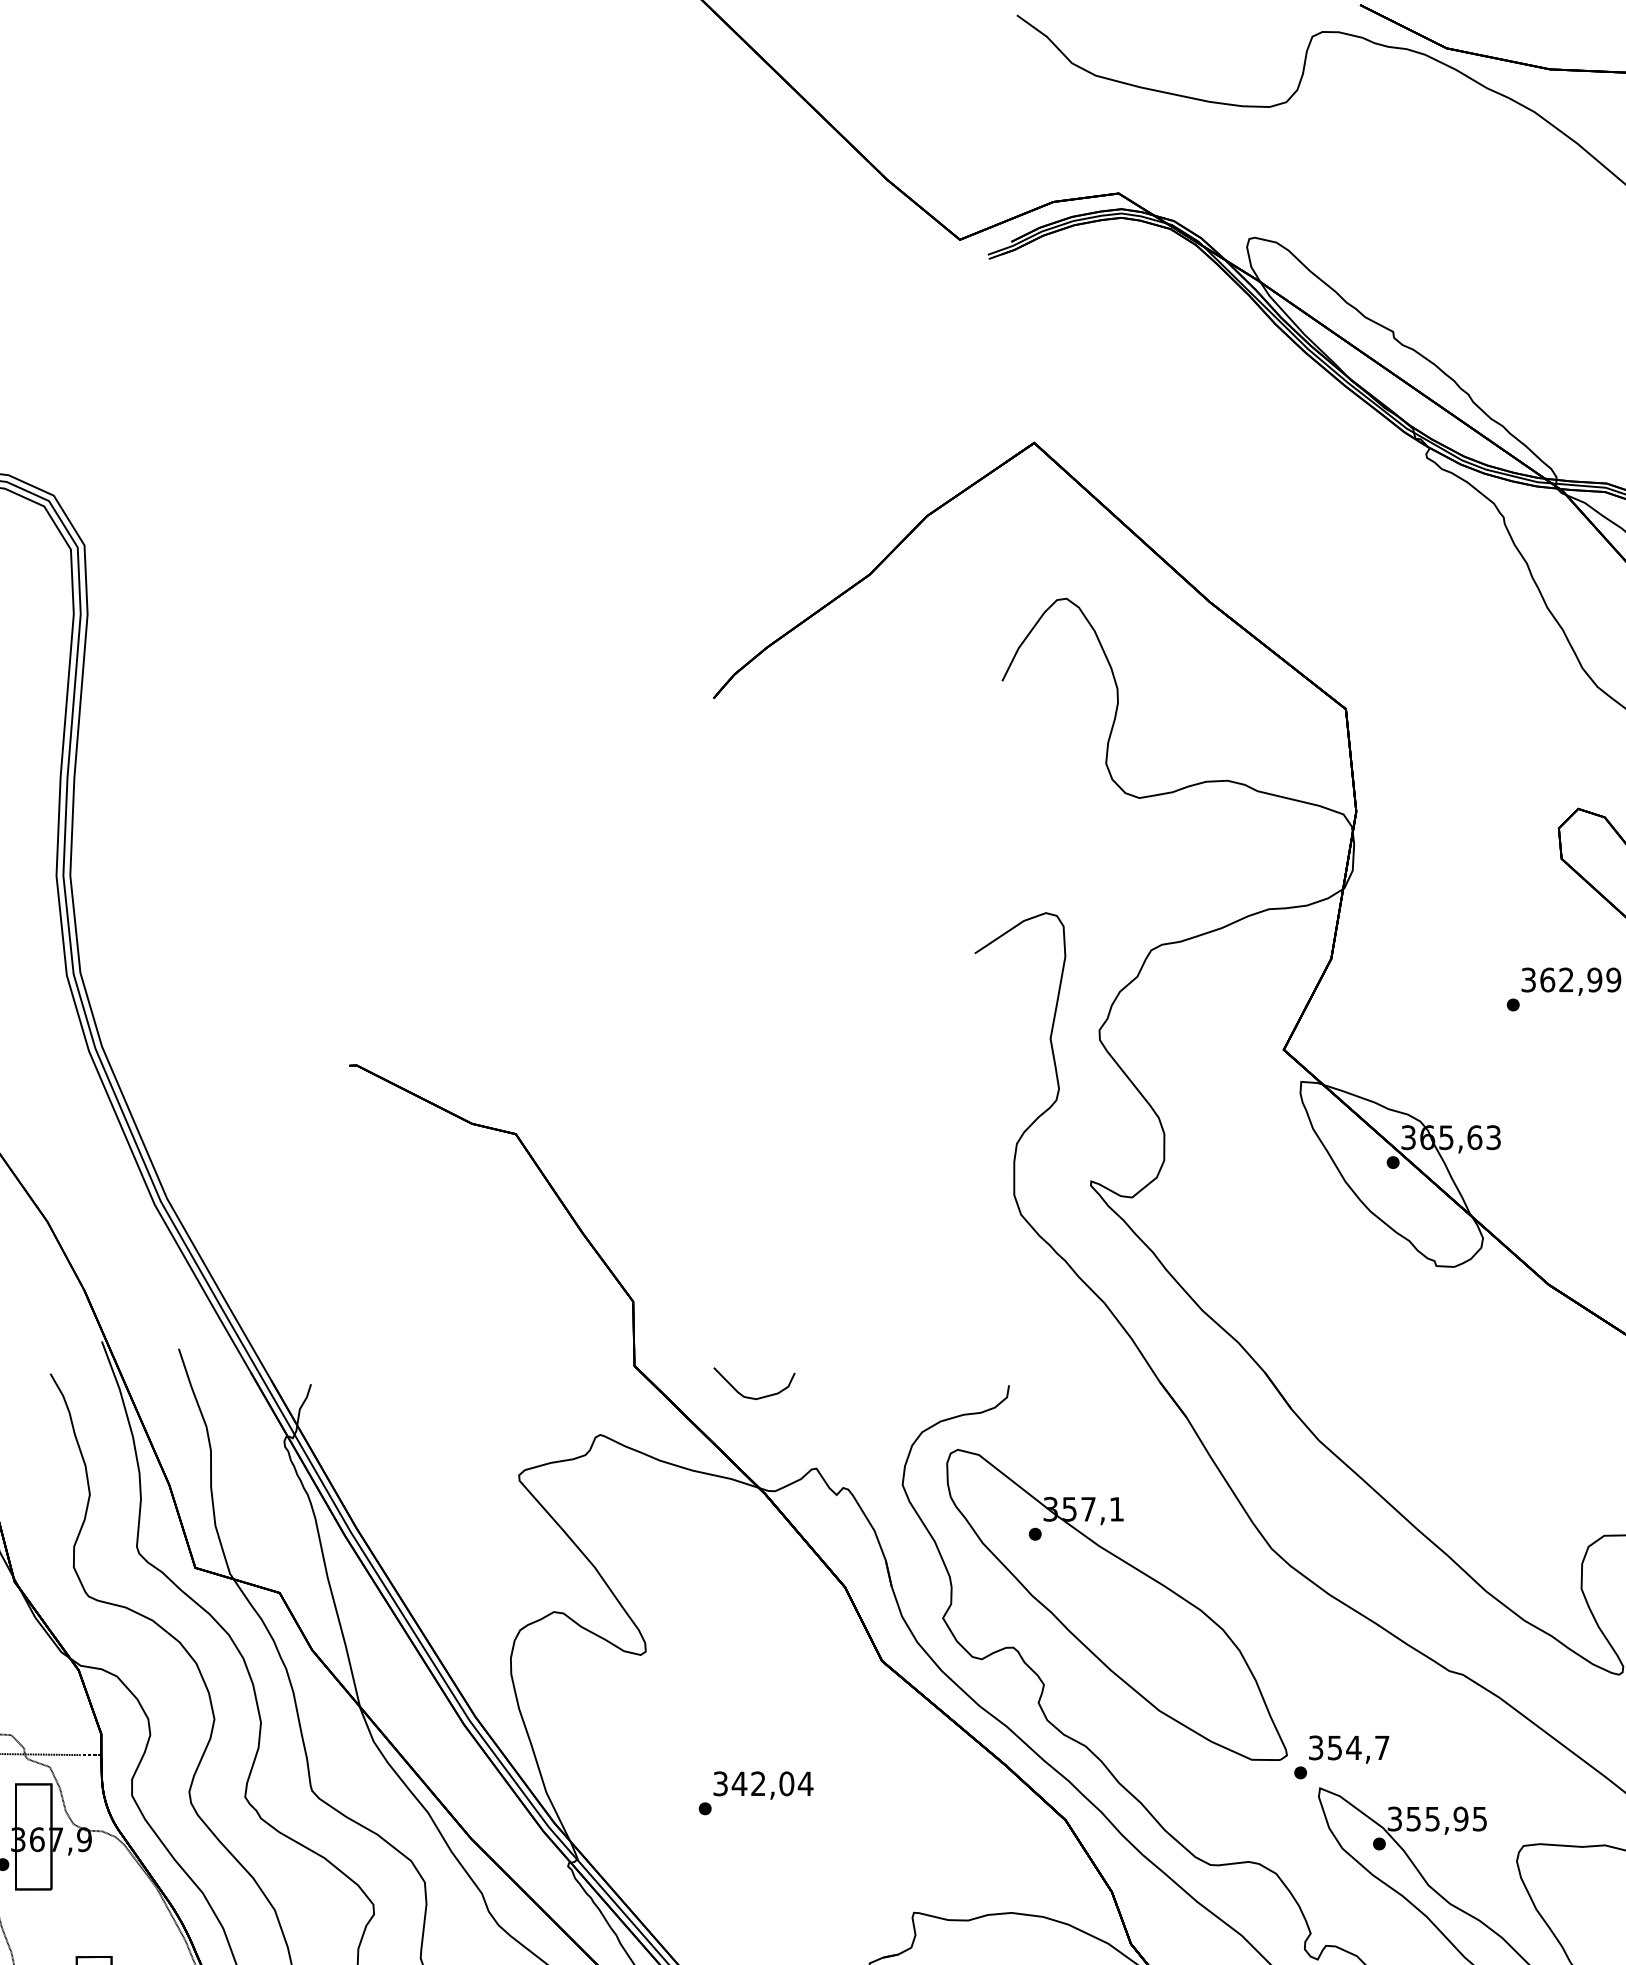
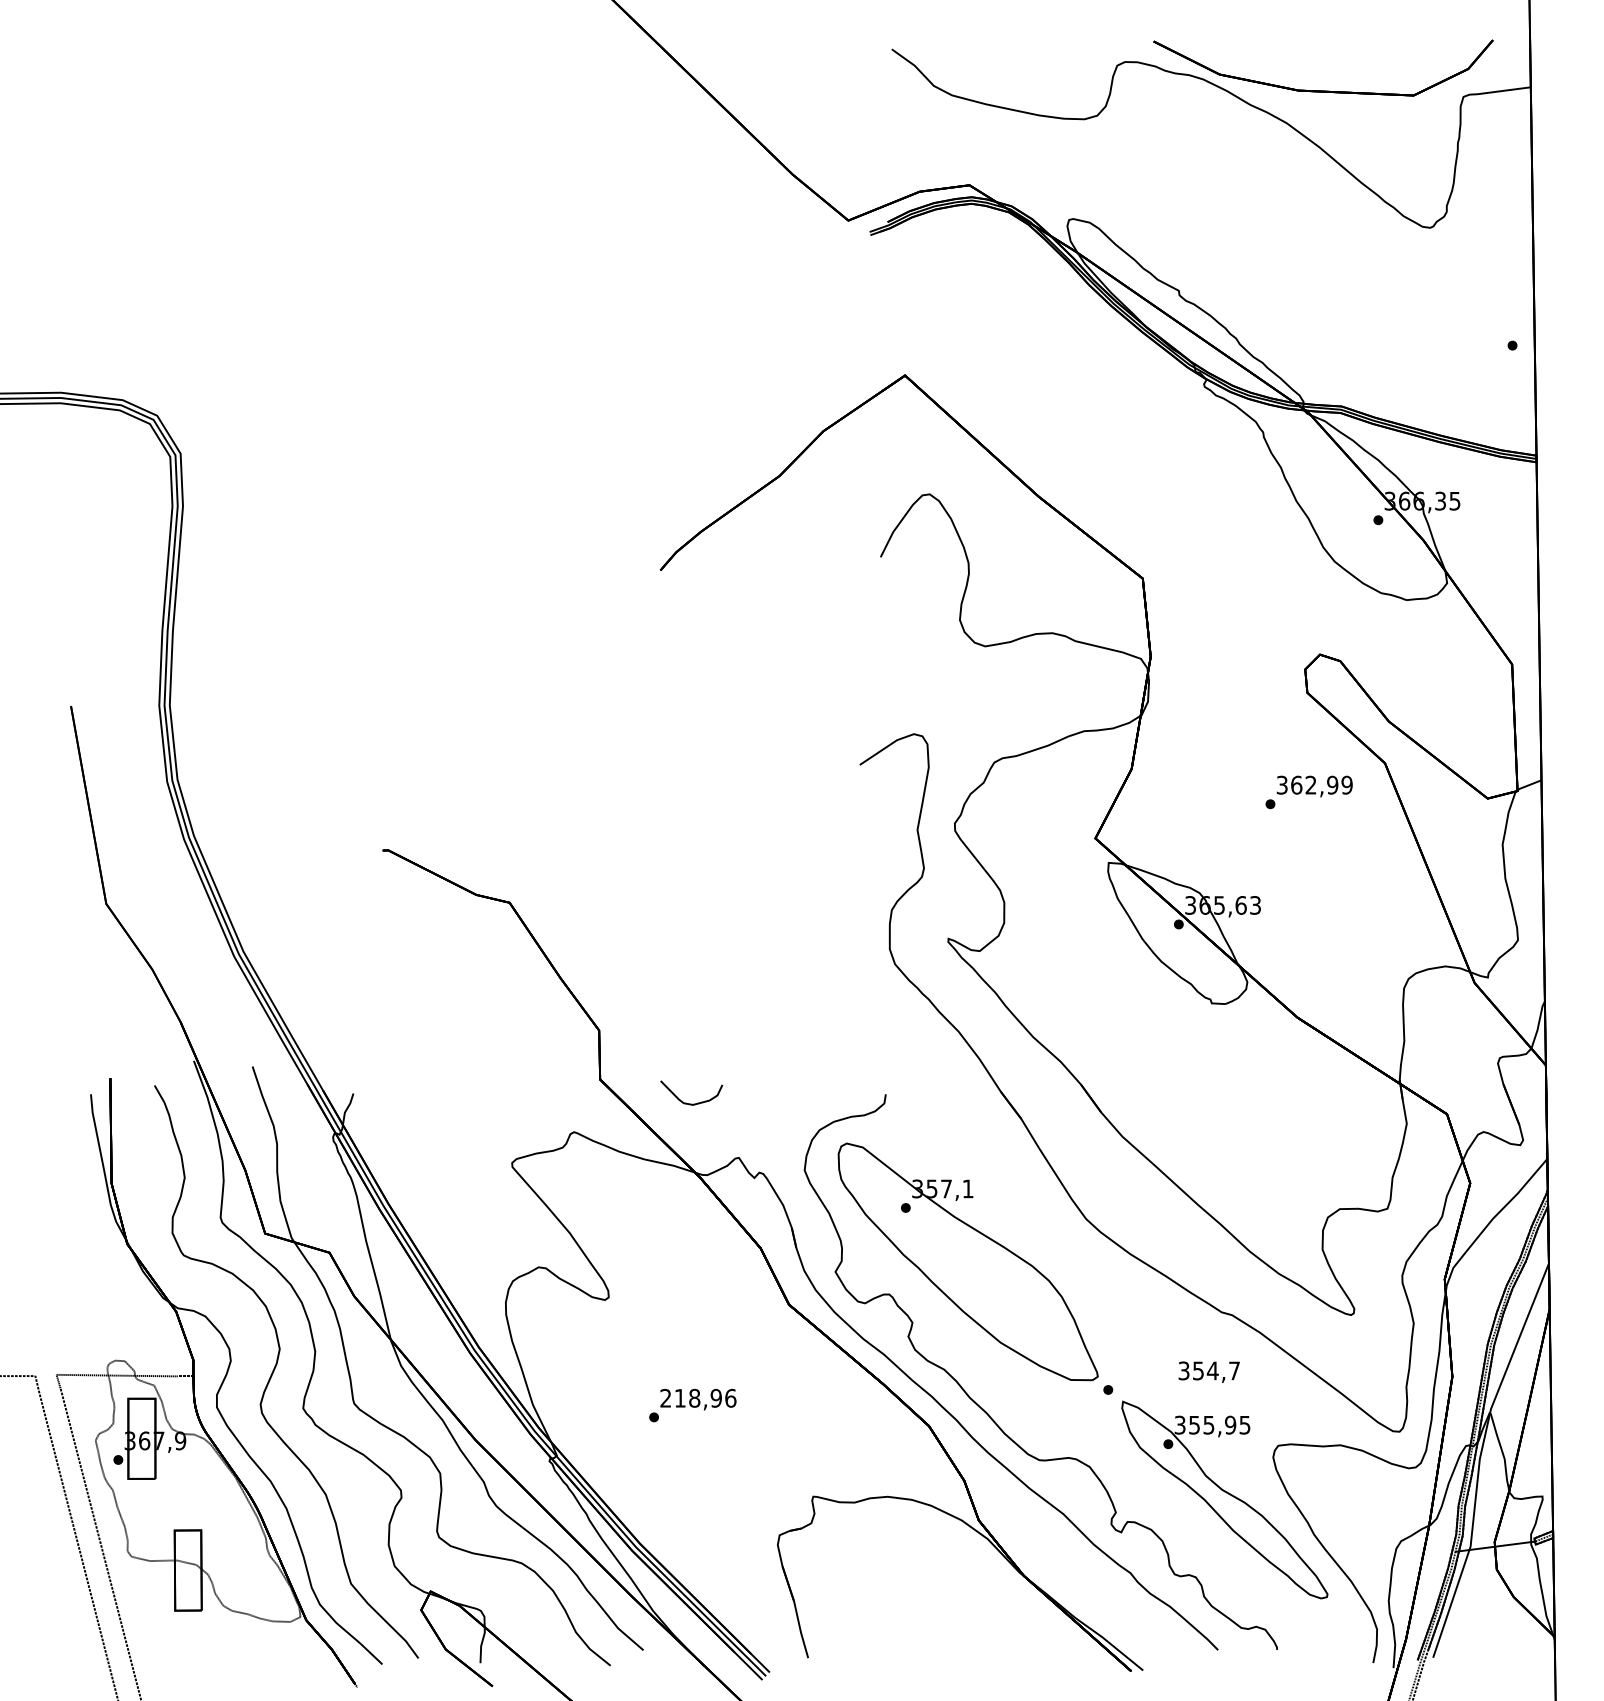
text: (1348, 1748) -> (1208, 1371), moved
text: (763, 1782) -> (698, 1397), 342,04 -> 218,96

